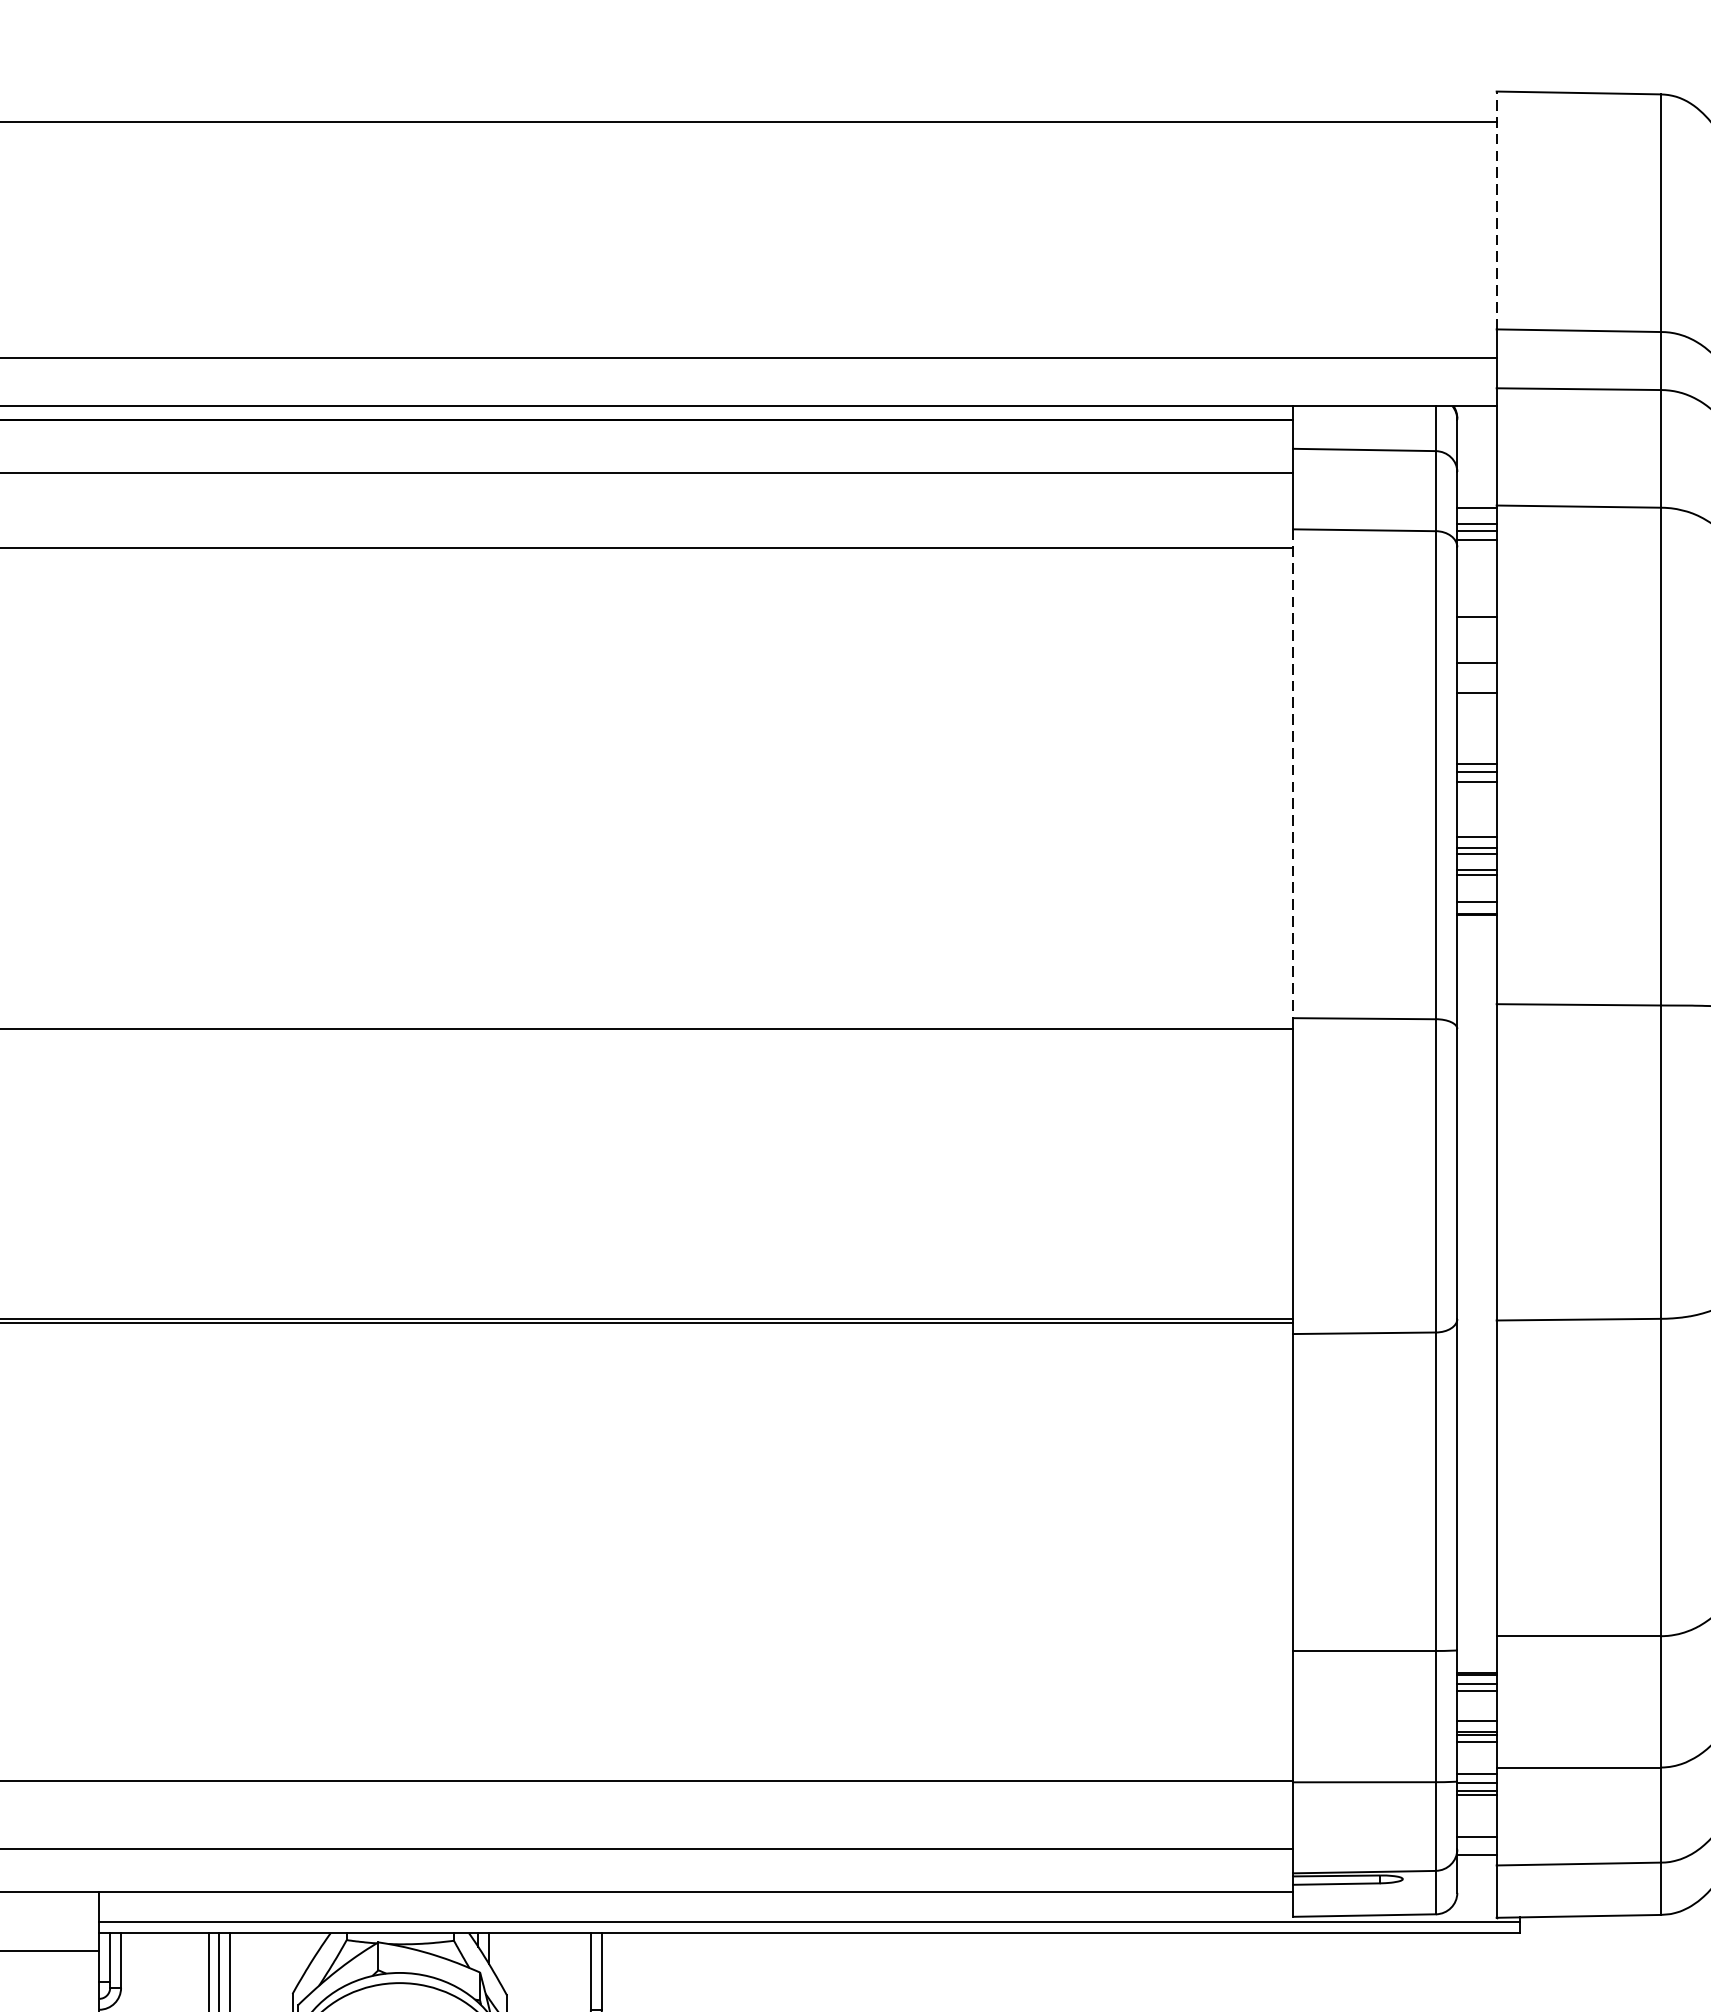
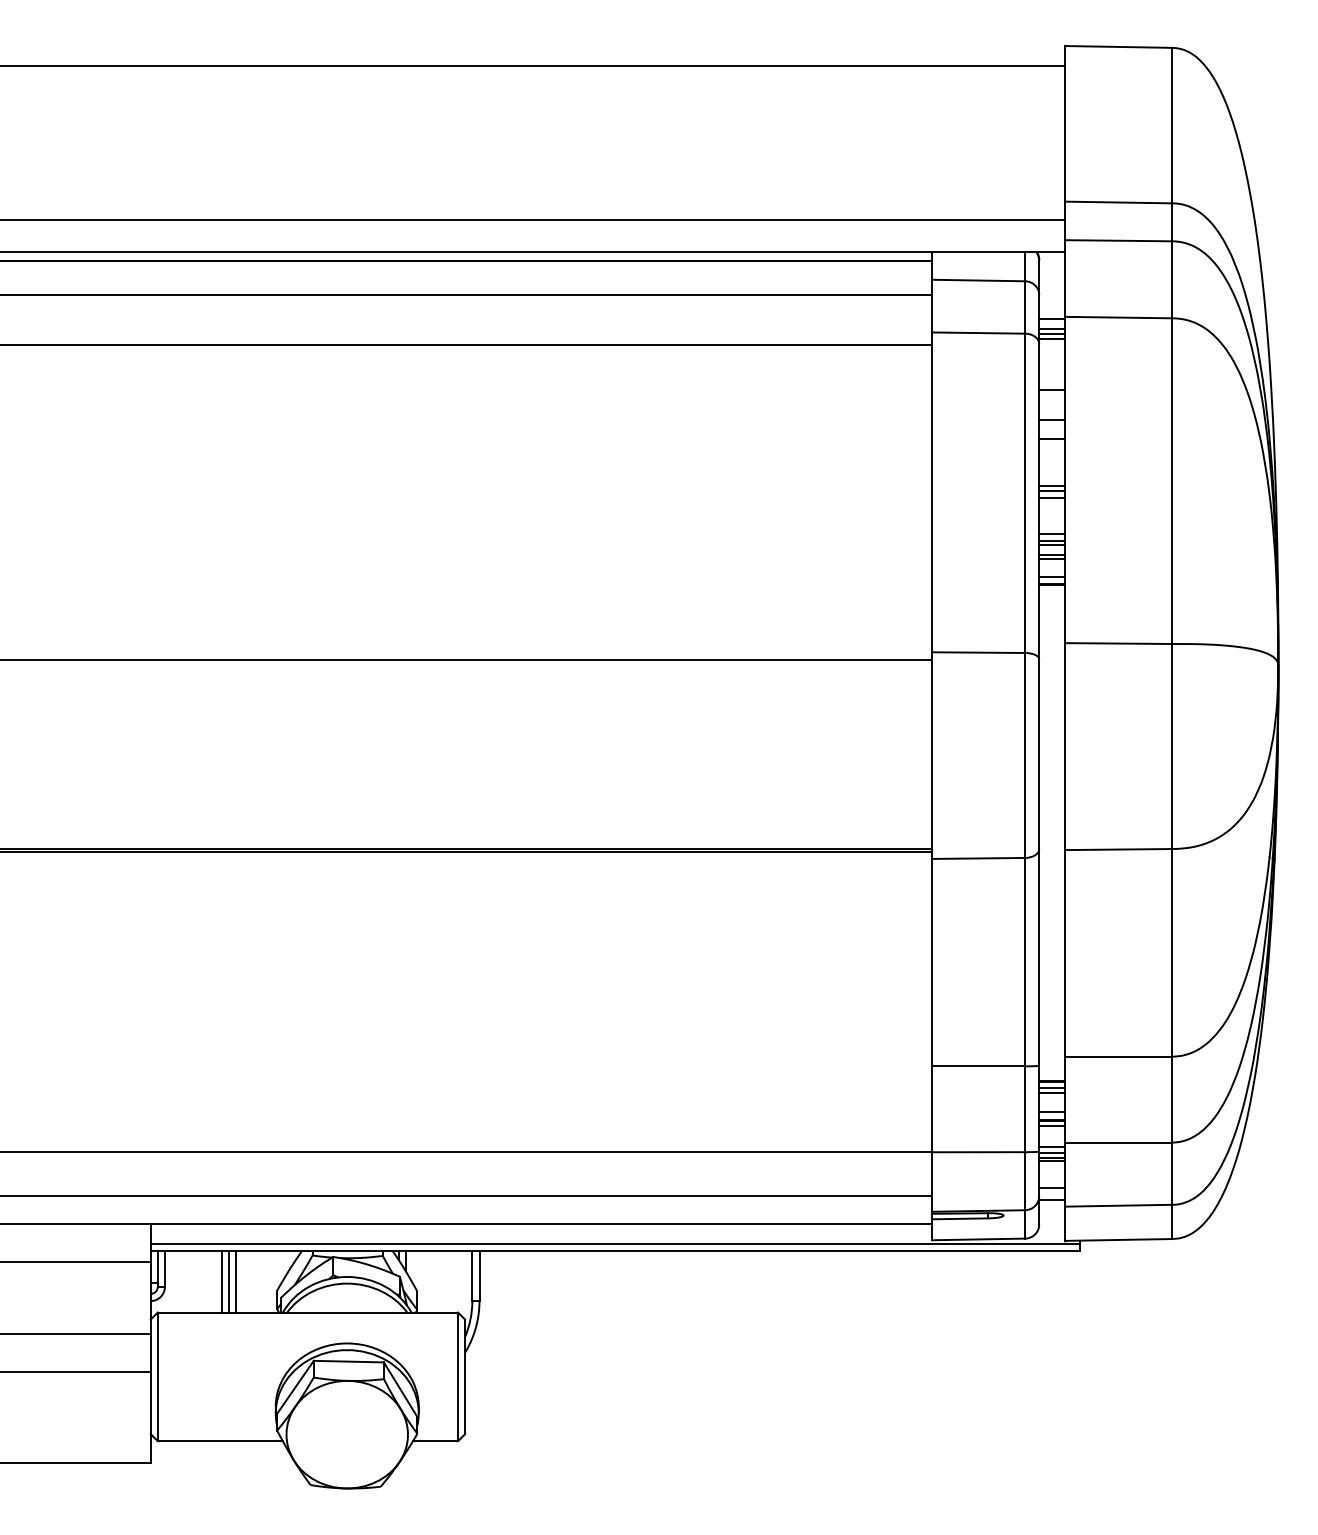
line: (1495, 209) -> (1064, 123), dashed -> solid
line: (1294, 773) -> (932, 492), dashed -> solid

